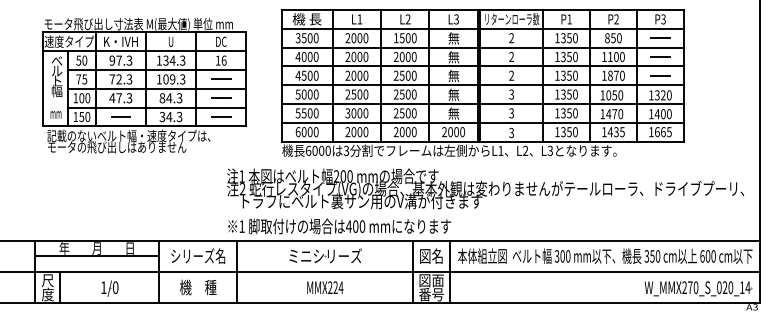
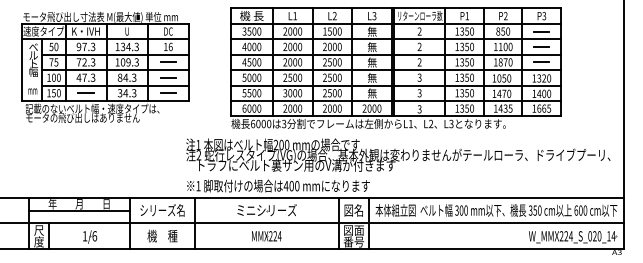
part: (144, 85) -> (105, 67), moved
text: (115, 287) -> (94, 236), 1/0 -> 1/6
text: (692, 287) -> (568, 236), W_MMX270_S_020_14 -> W_MMX224_S_020_14

